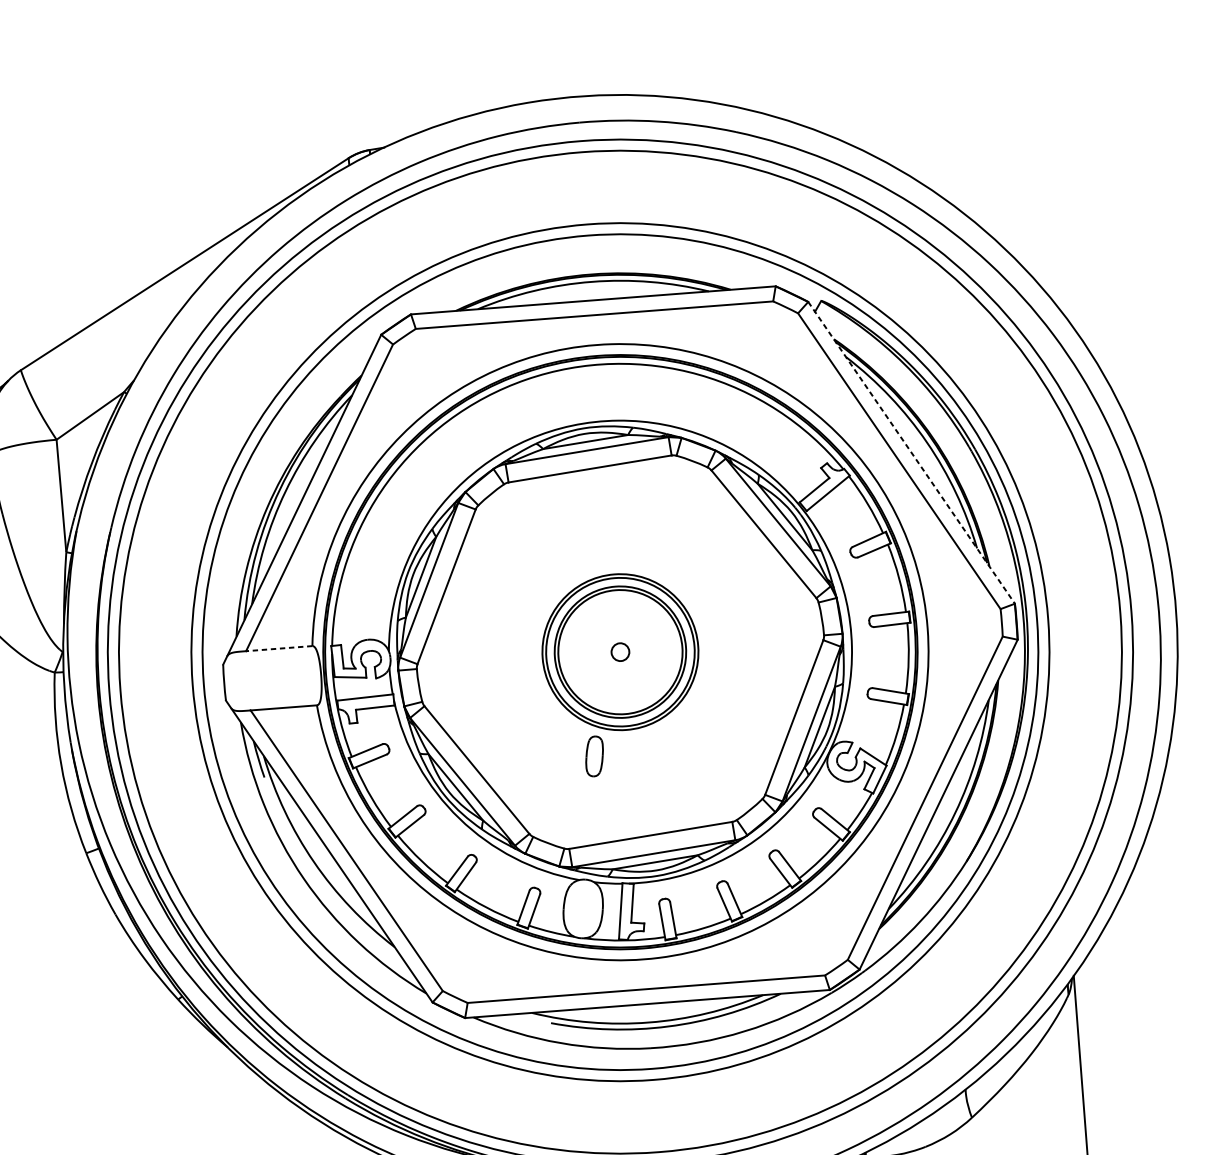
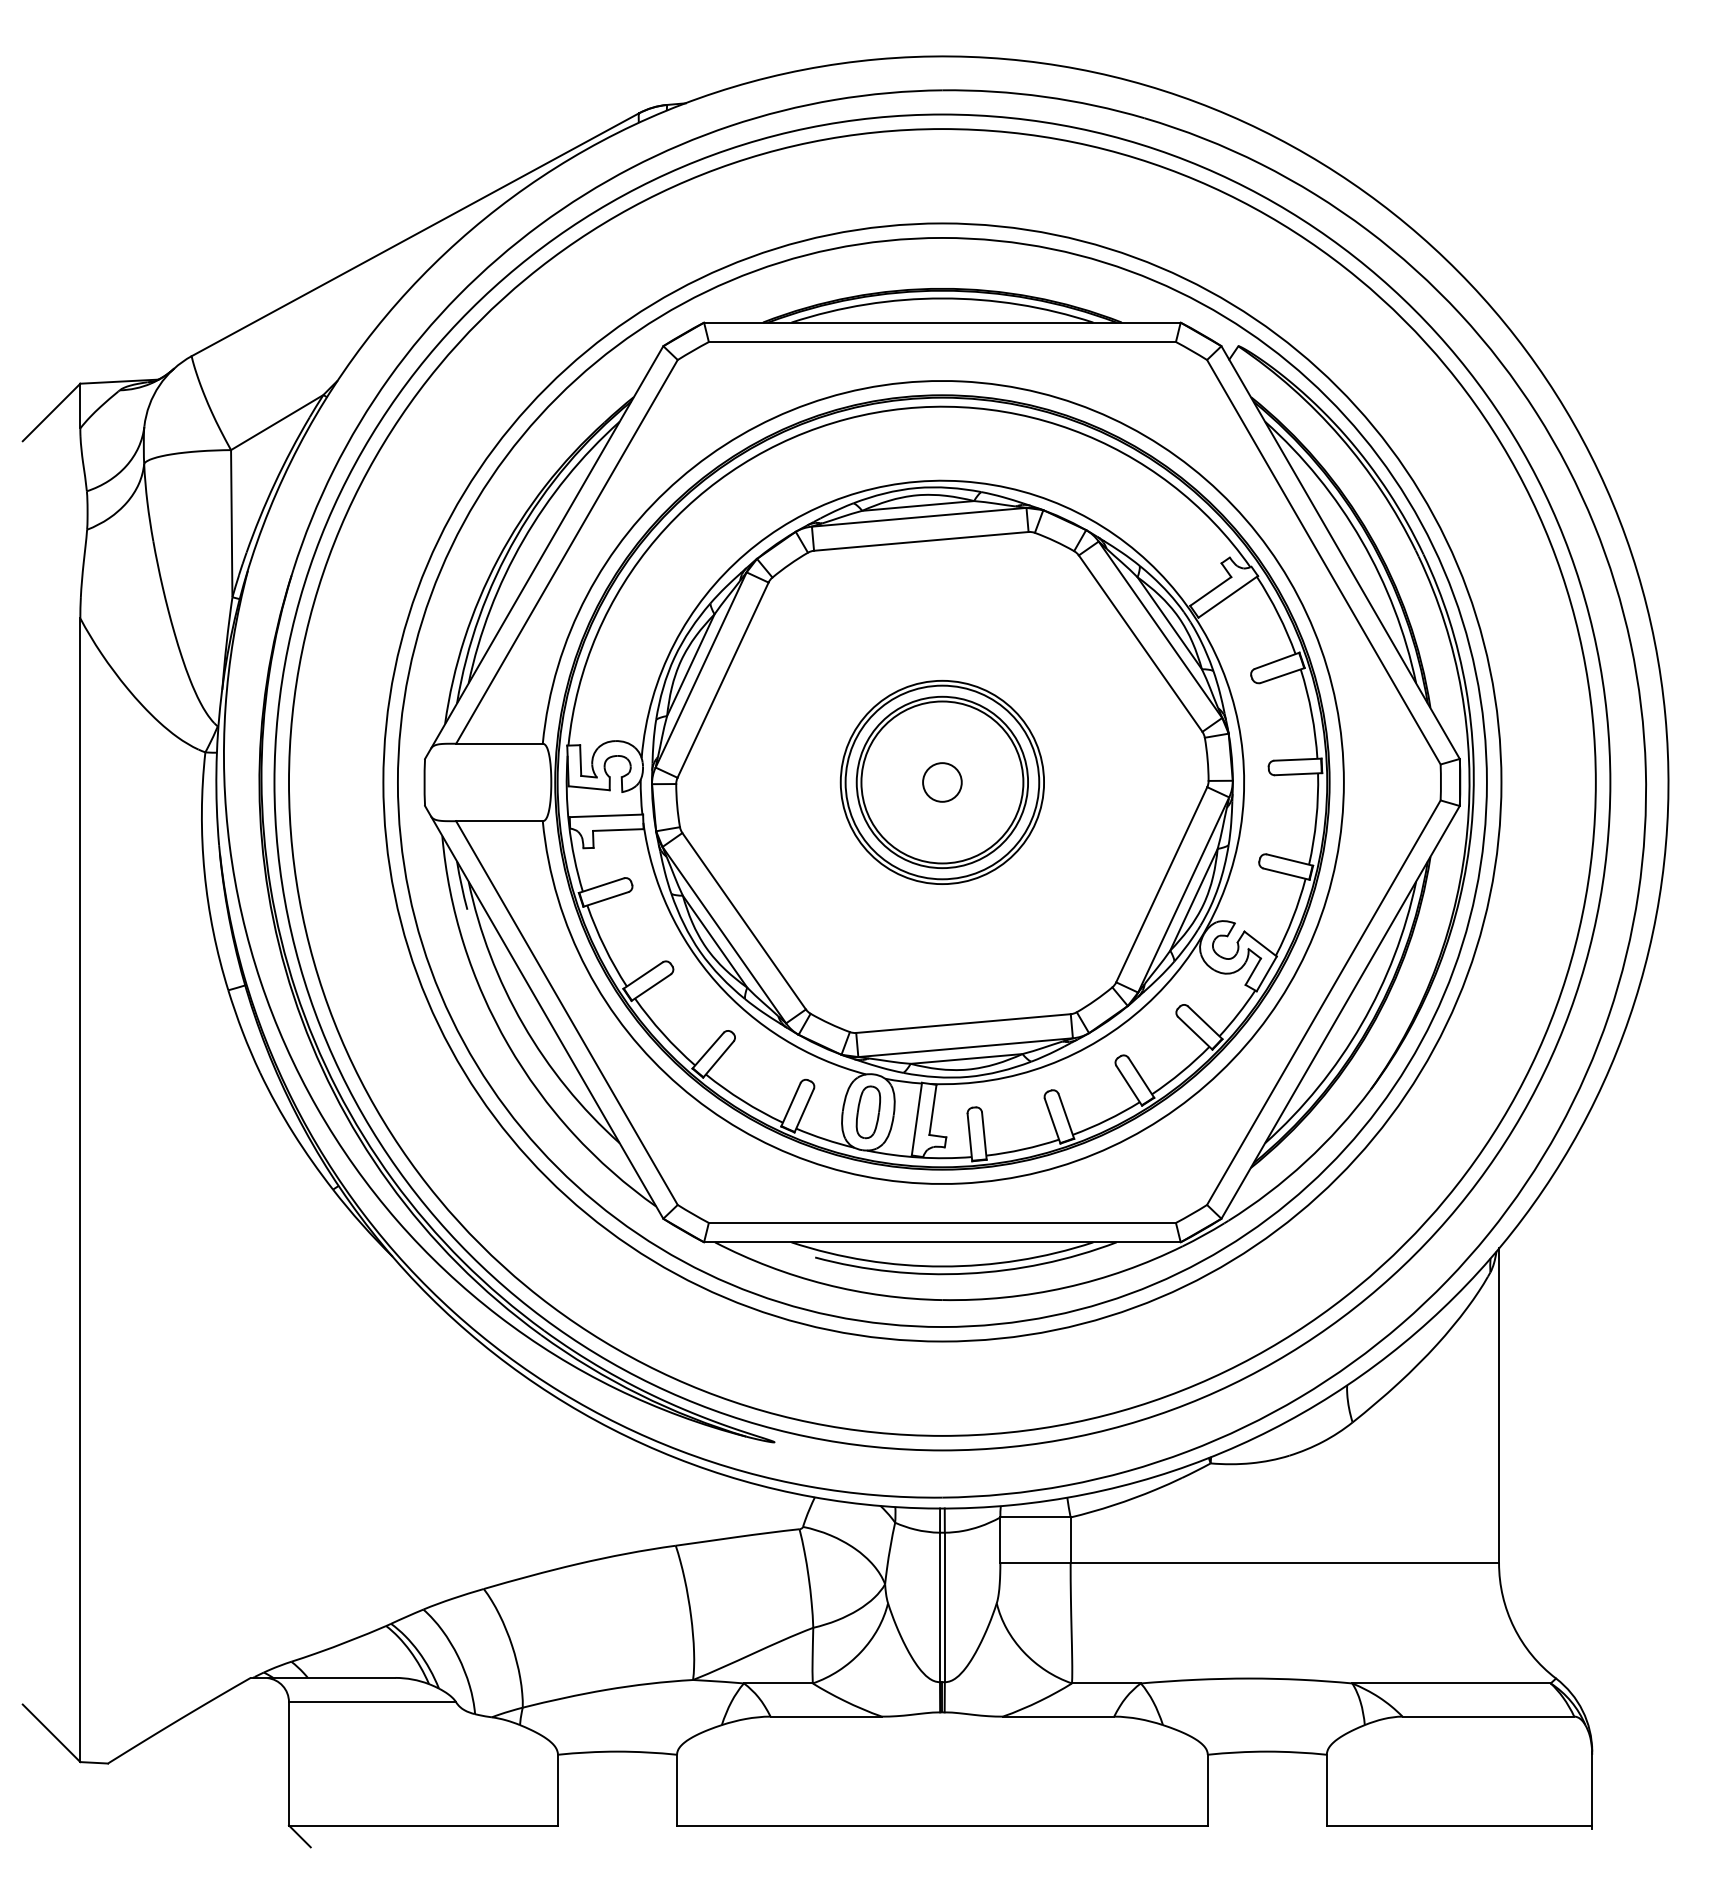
line: (911, 453) -> (1340, 553), dashed -> solid
line: (279, 648) -> (499, 743), dashed -> solid
circle: (620, 652) -> (942, 782), size x1.67
part: (594, 756) -> (868, 1112), moved

